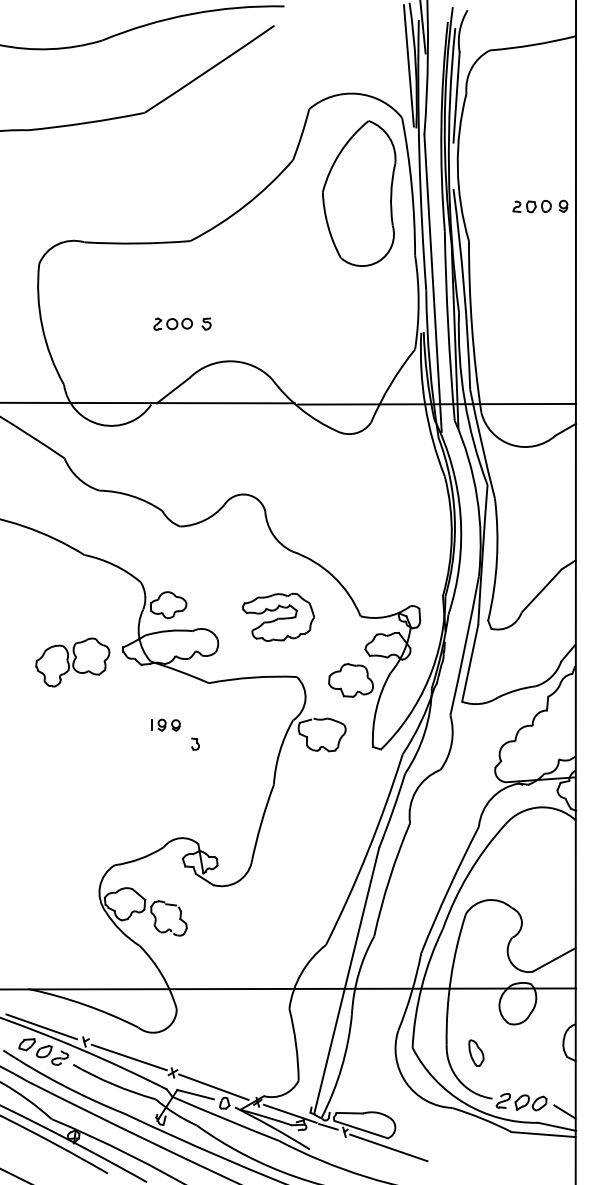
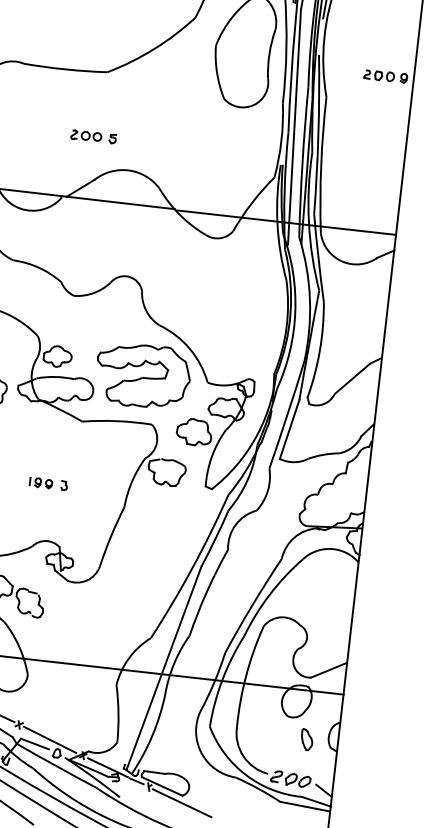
part: (278, 617) -> (142, 376), size x1.67
part: (165, 724) -> (40, 482), moved
part: (195, 743) -> (64, 485), moved
part: (476, 1052) -> (307, 739), moved

